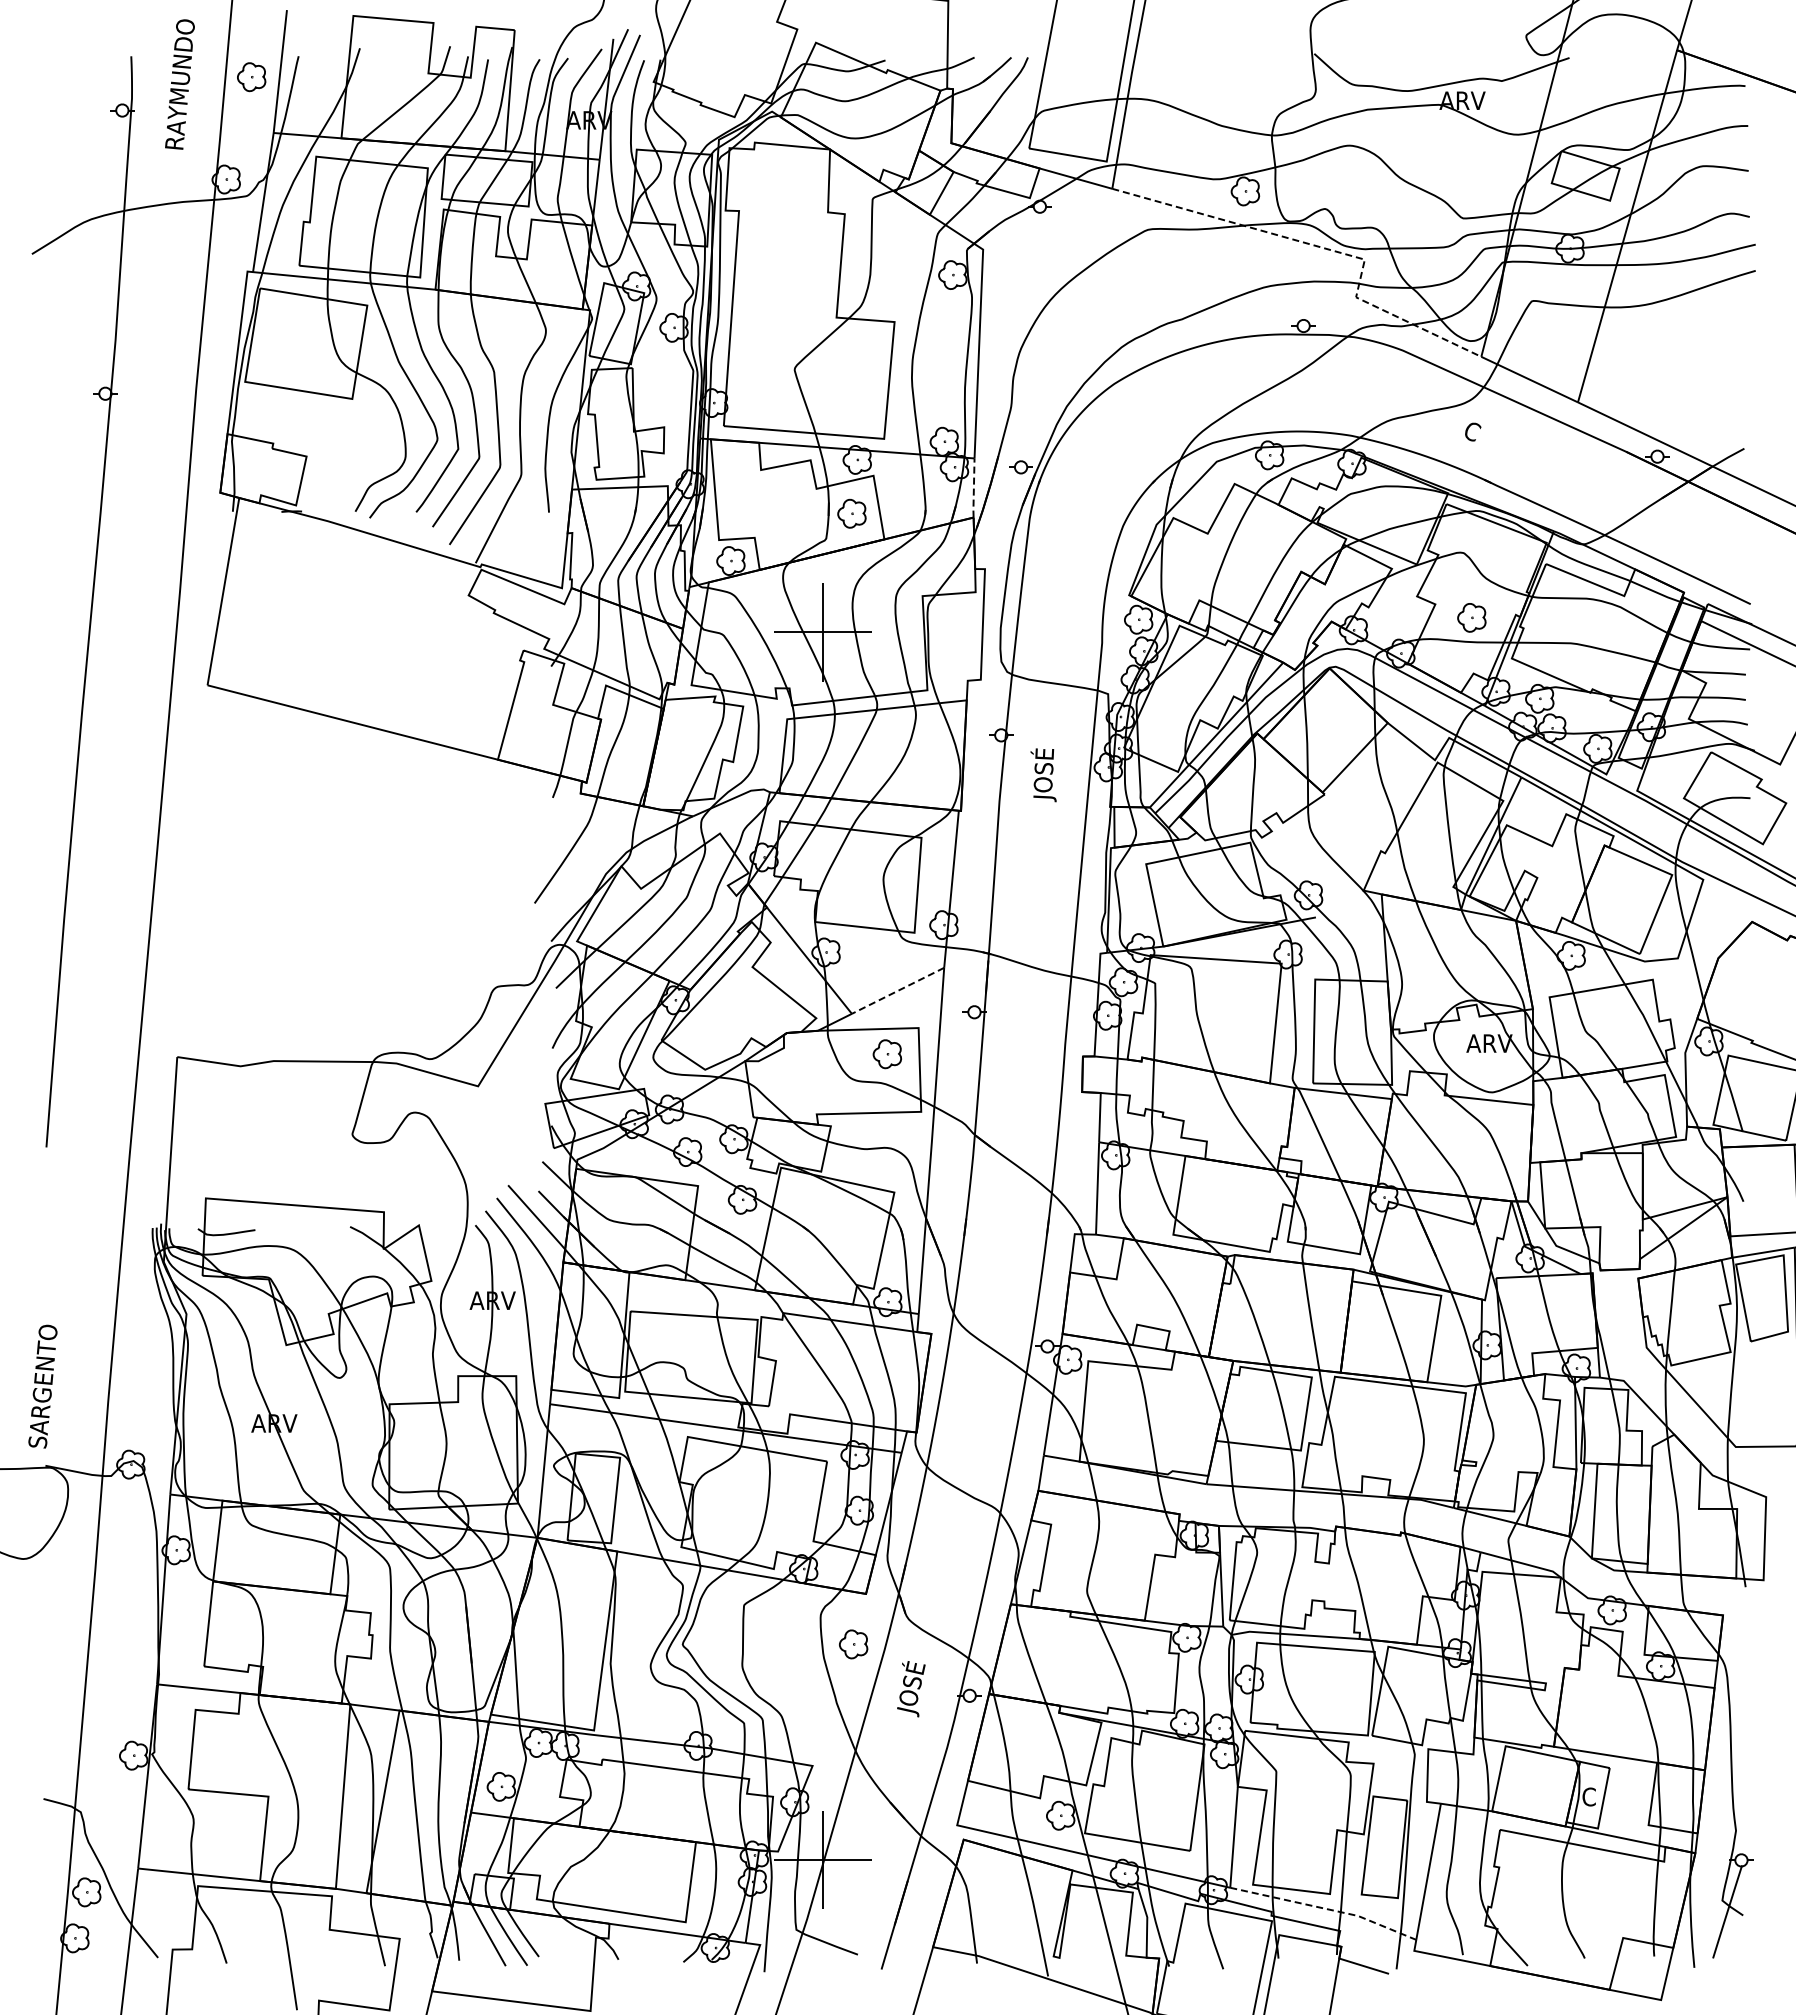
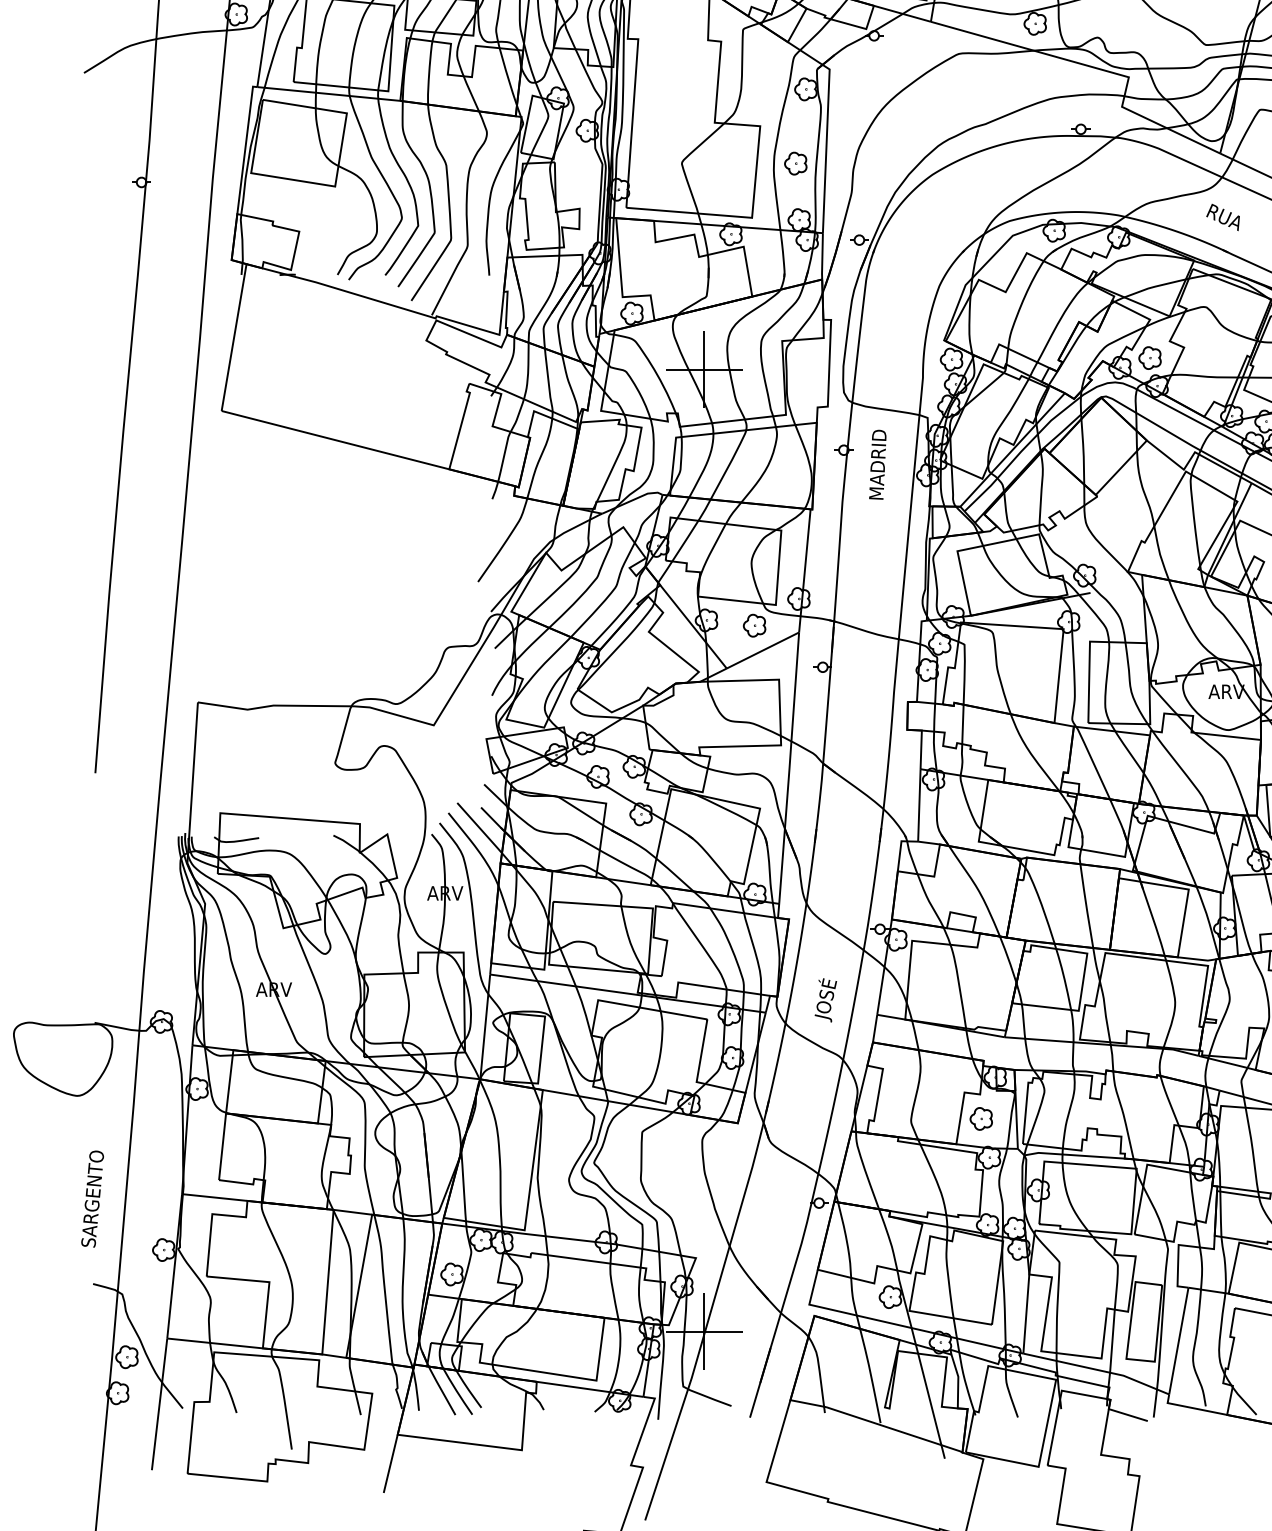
line: (1325, 248) -> (1098, 68), dashed -> solid
text: (1484, 438) -> (1222, 217), C -> RUA
line: (973, 488) -> (822, 256), dashed -> solid
part: (851, 513) -> (795, 163), moved
part: (1471, 617) -> (1149, 357), moved
text: (1043, 755) -> (876, 466), JOSÉ -> MADRID
line: (898, 990) -> (763, 650), dashed -> solid
part: (886, 1054) -> (753, 625), moved
text: (42, 1386) -> (92, 1198), moved
part: (853, 1644) -> (981, 1119), moved
text: (911, 1689) -> (826, 1000), moved
line: (1325, 1908) -> (1098, 1369), dashed -> solid

